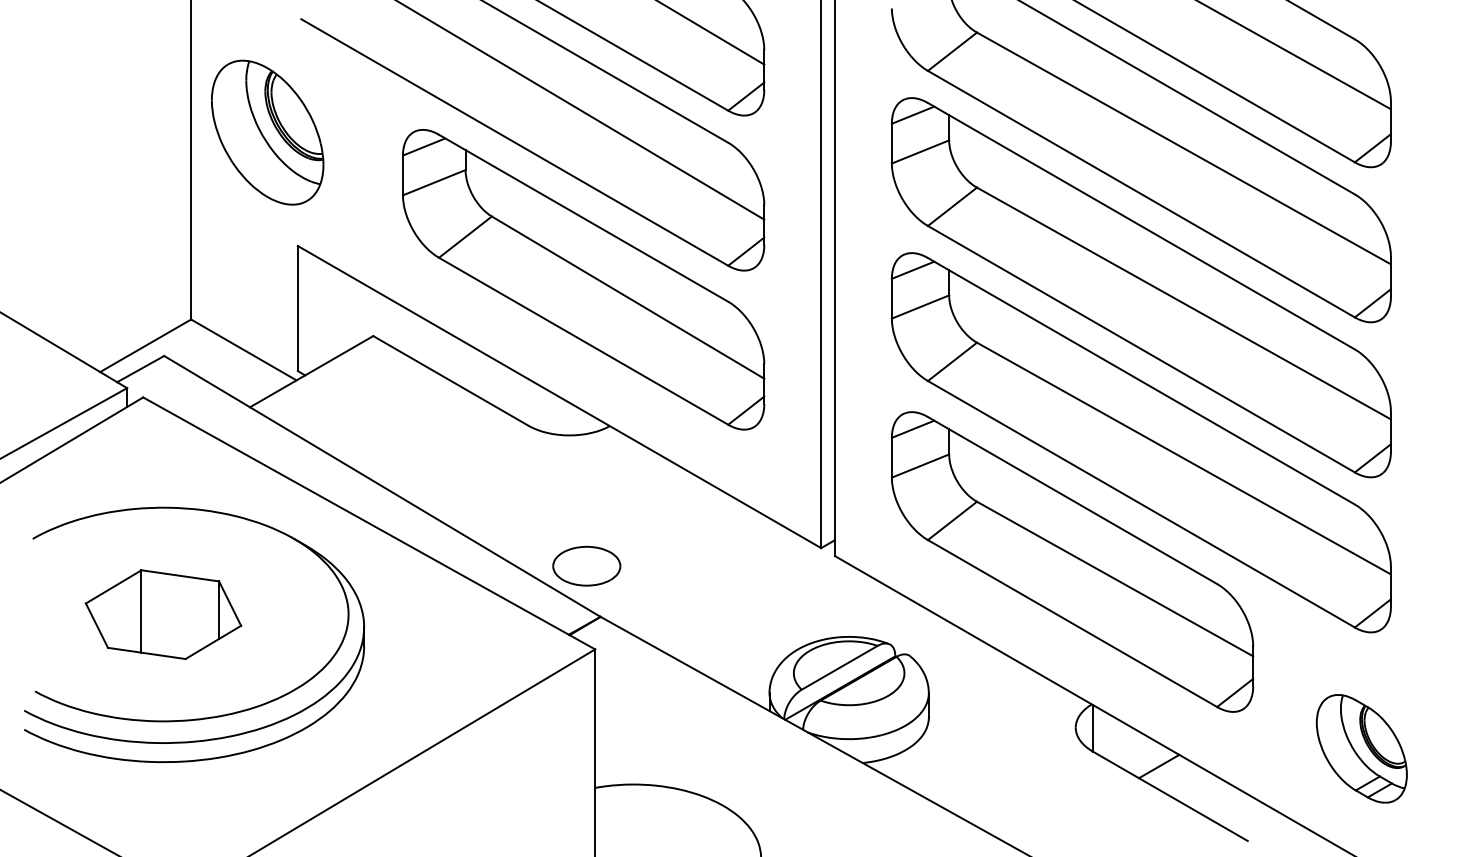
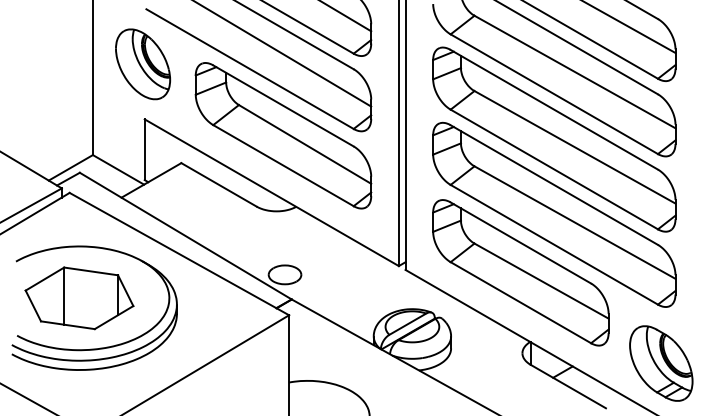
part: (268, 132) -> (143, 64), moved
part: (163, 614) -> (79, 298), size x1.43
part: (1362, 748) -> (661, 363), size x1.43

